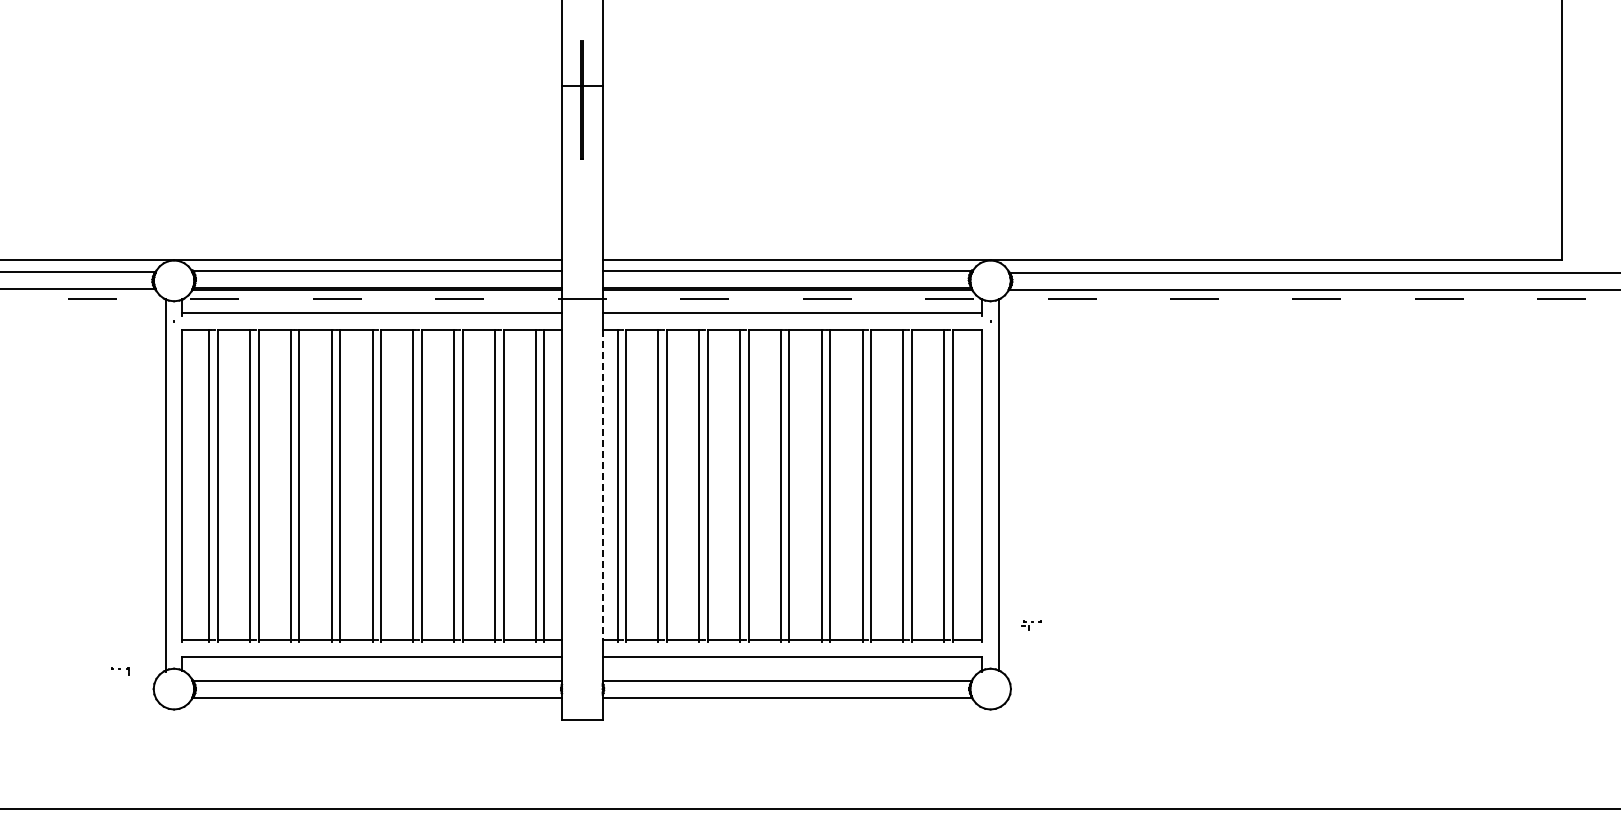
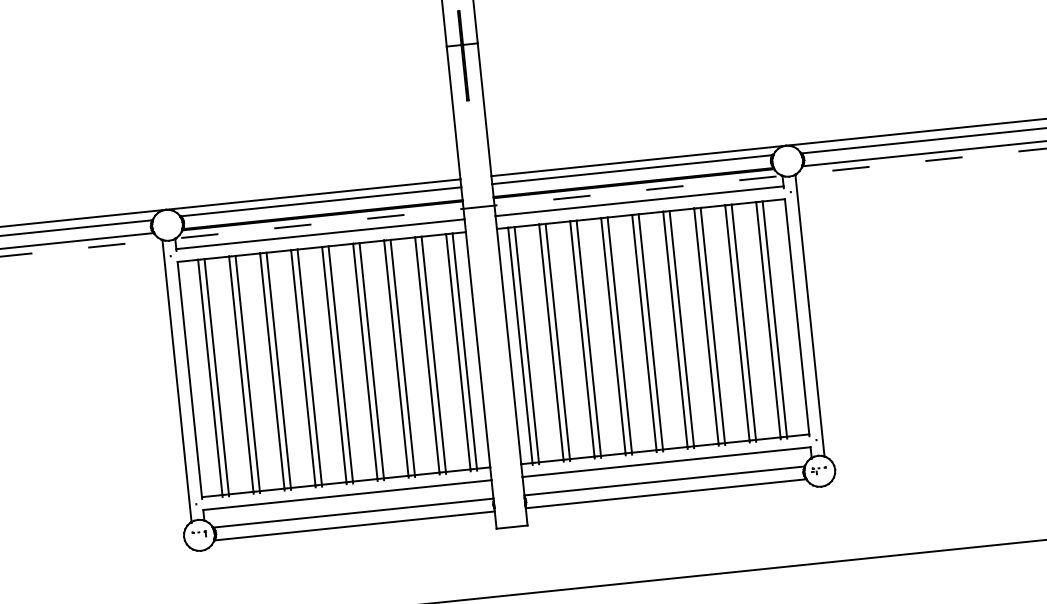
line: (602, 484) -> (508, 346), dashed -> solid
part: (1031, 625) -> (818, 470), moved
part: (120, 671) -> (199, 534), moved

